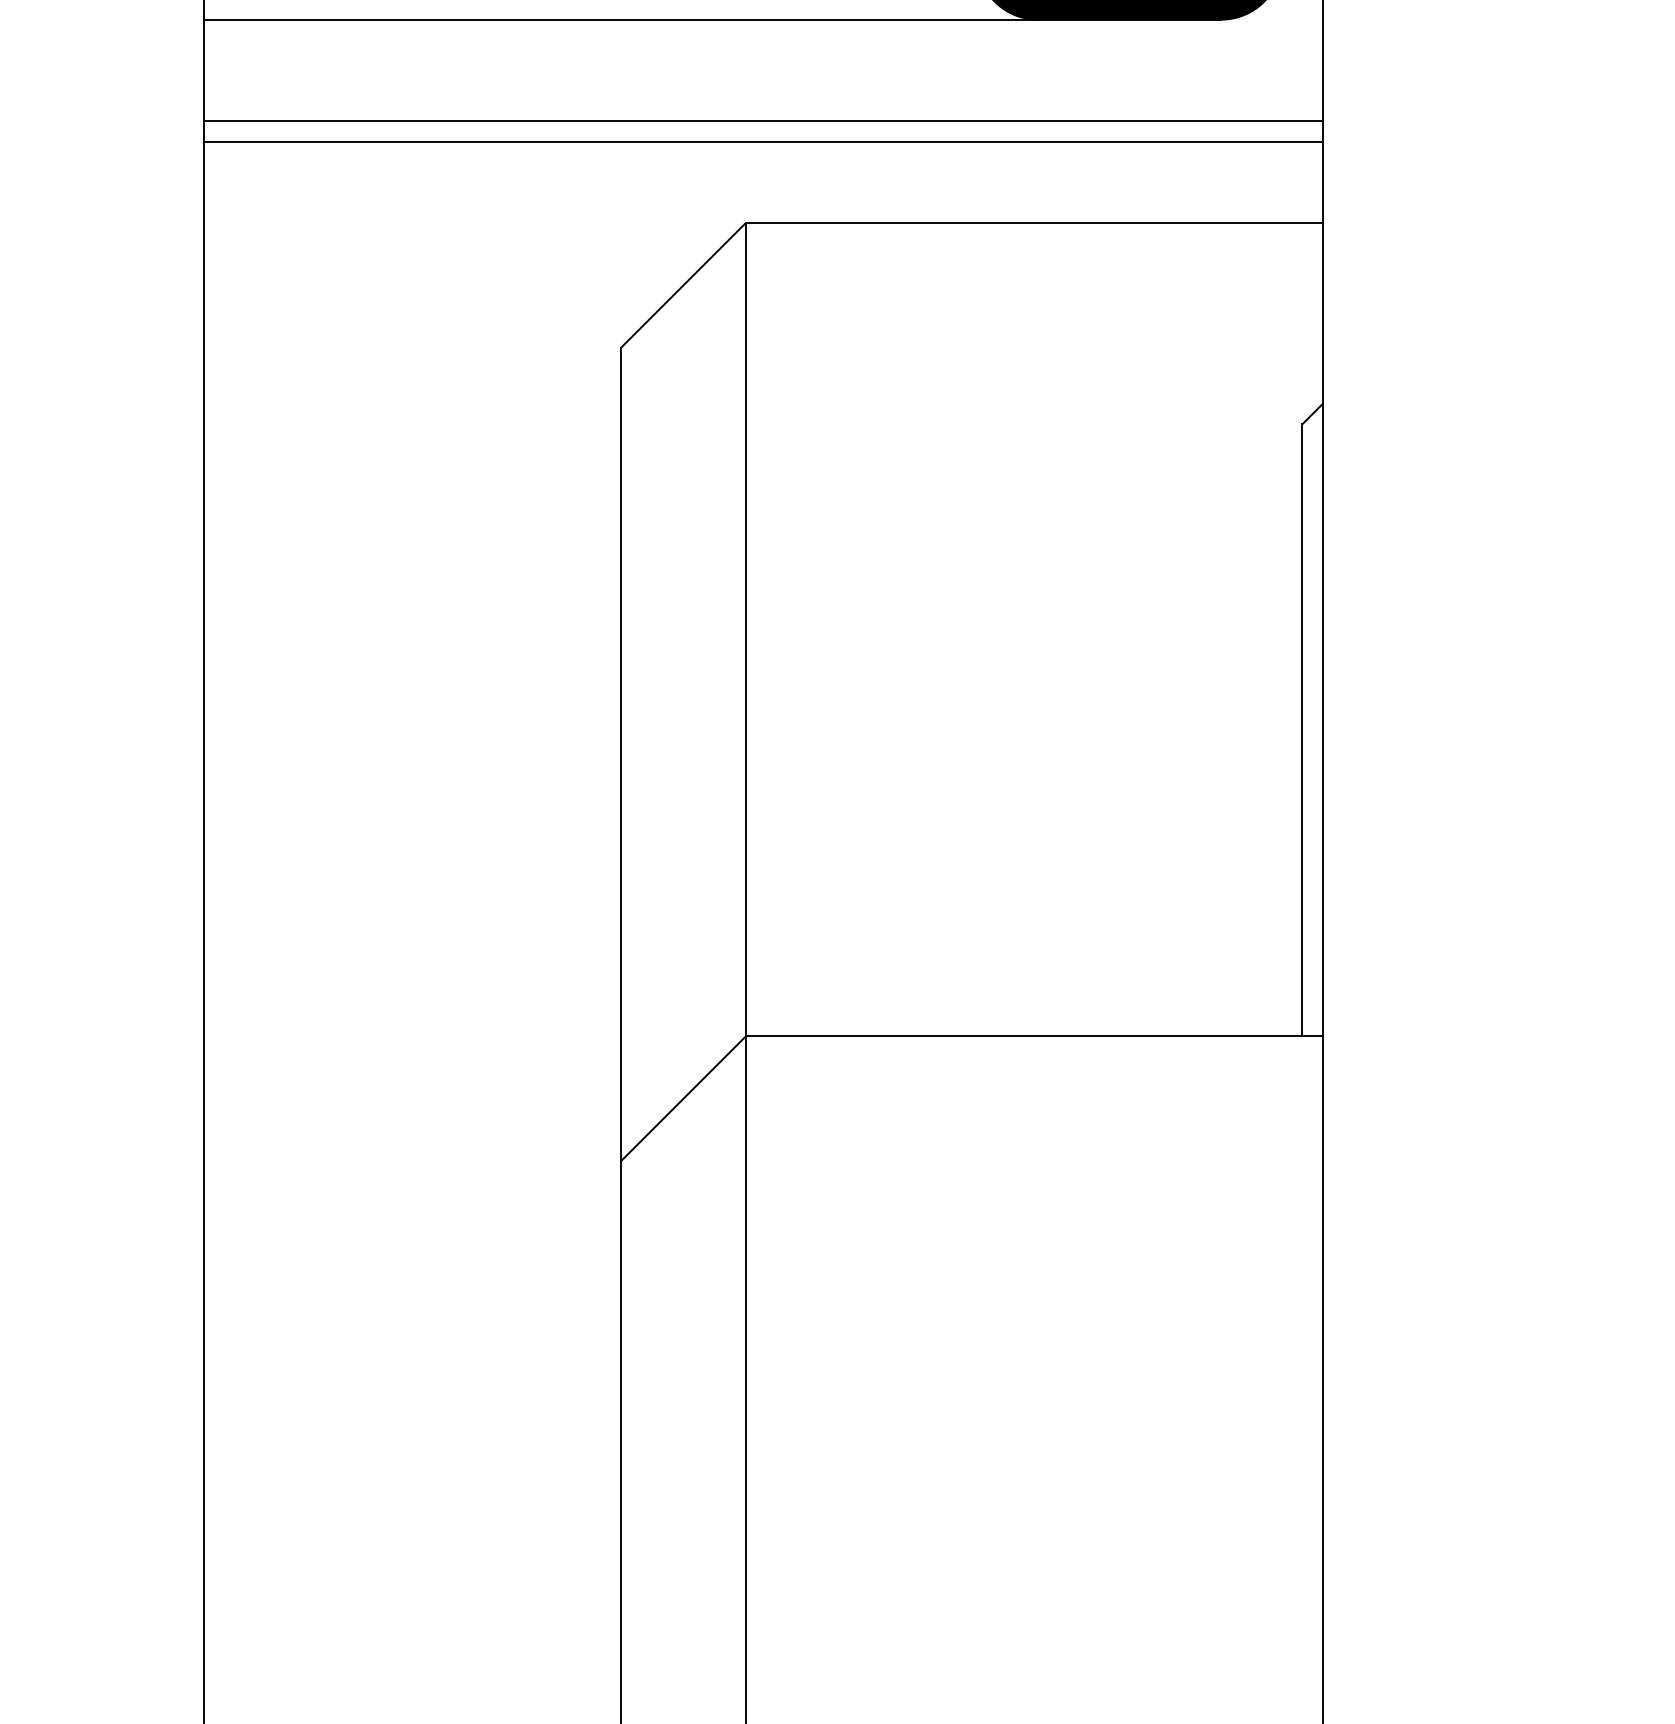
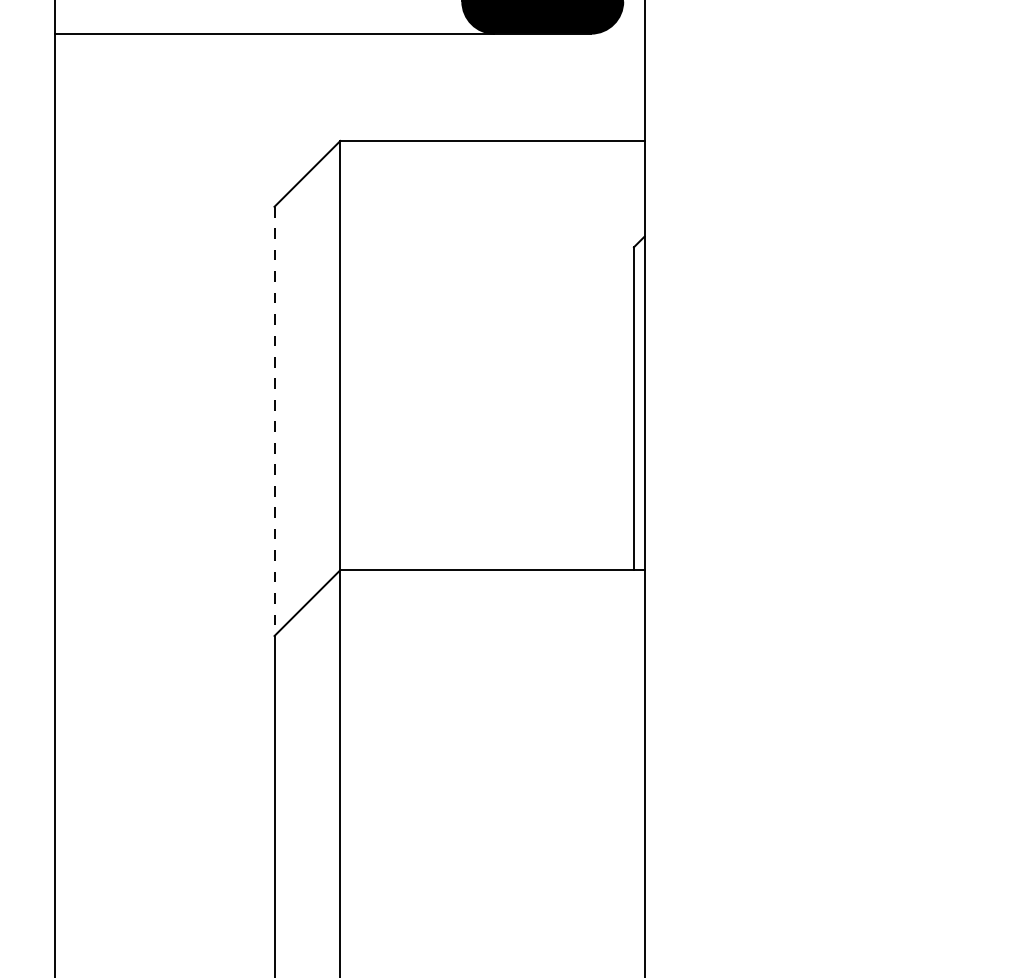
line: (763, 121) -> (349, 87), removed
line: (763, 142) -> (349, 98), removed
line: (621, 754) -> (274, 421), solid -> dashed

